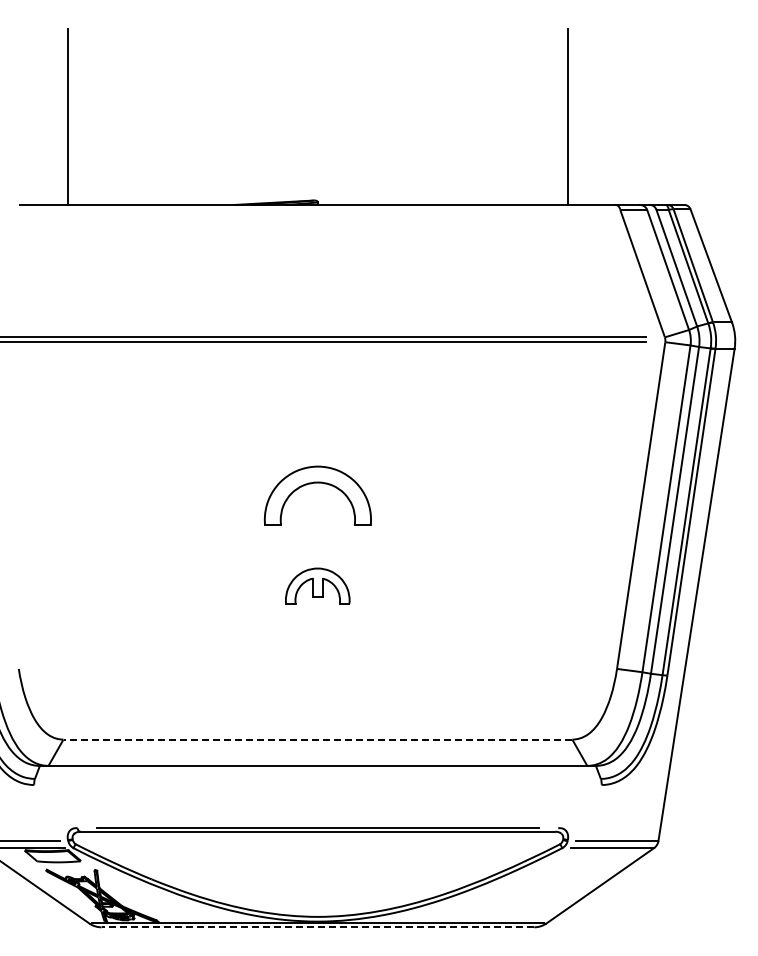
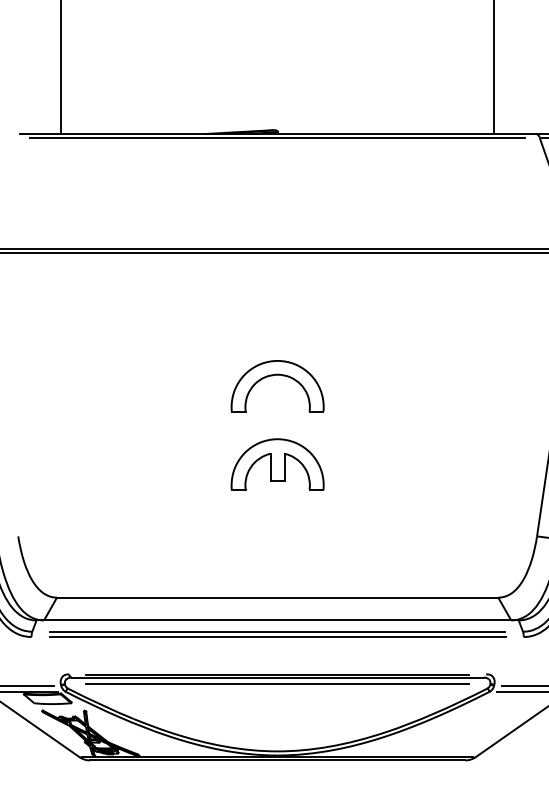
line: (317, 209) -> (277, 137), added
part: (317, 585) -> (277, 464), size x1.67
line: (317, 739) -> (277, 597), dashed -> solid
line: (317, 778) -> (277, 631), added
line: (317, 785) -> (277, 637), added
line: (317, 839) -> (277, 684), added
line: (317, 927) -> (277, 760), dashed -> solid

